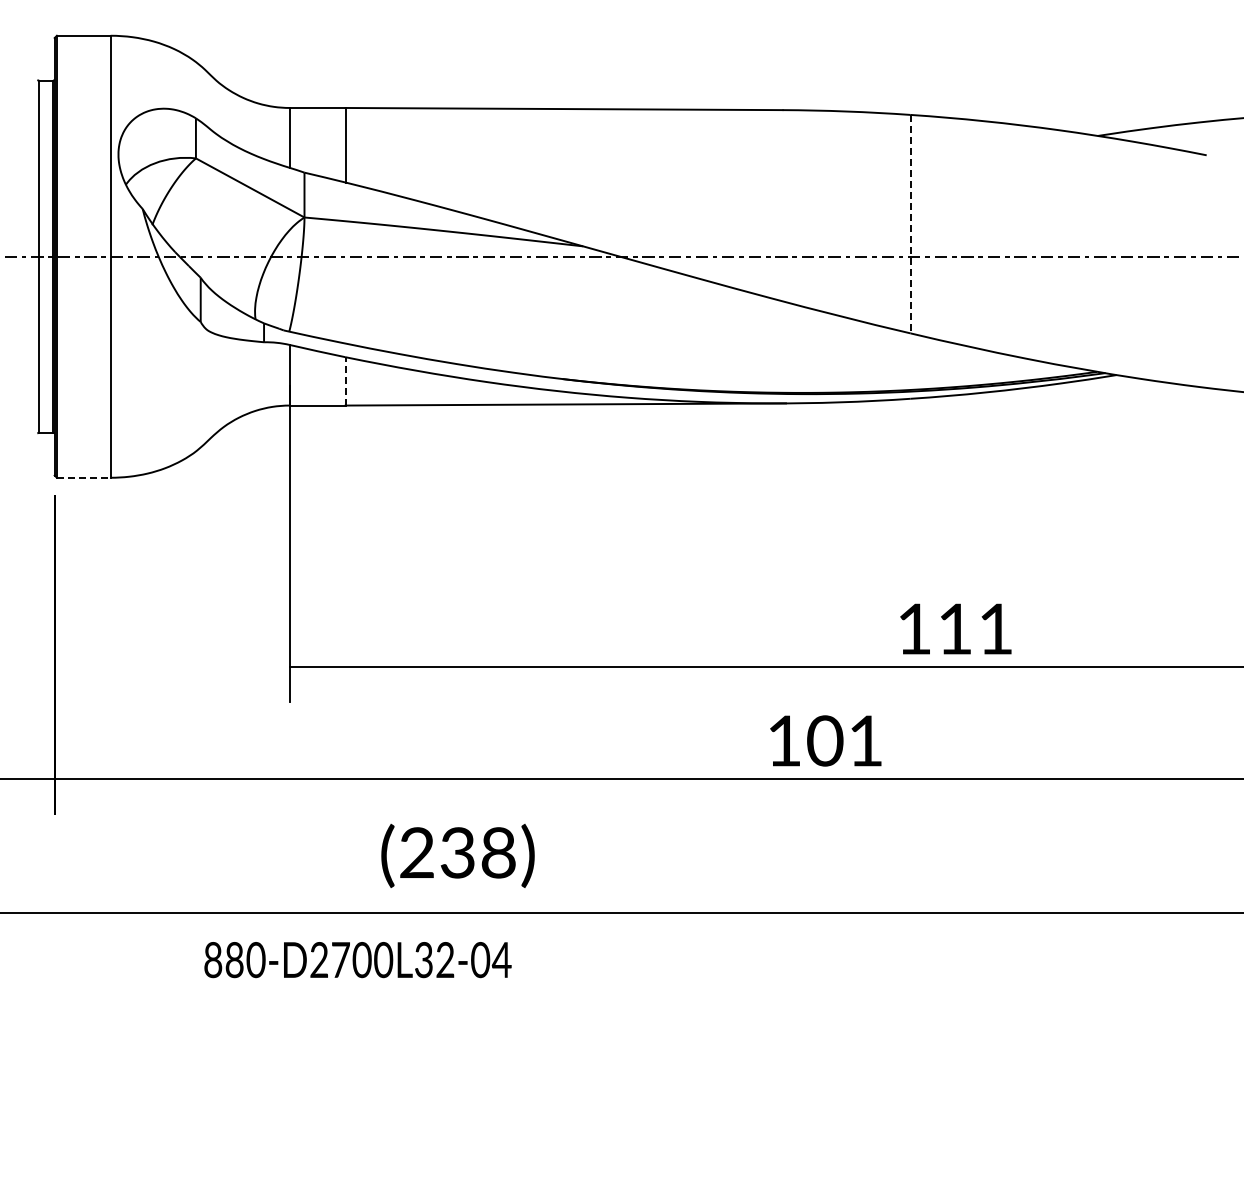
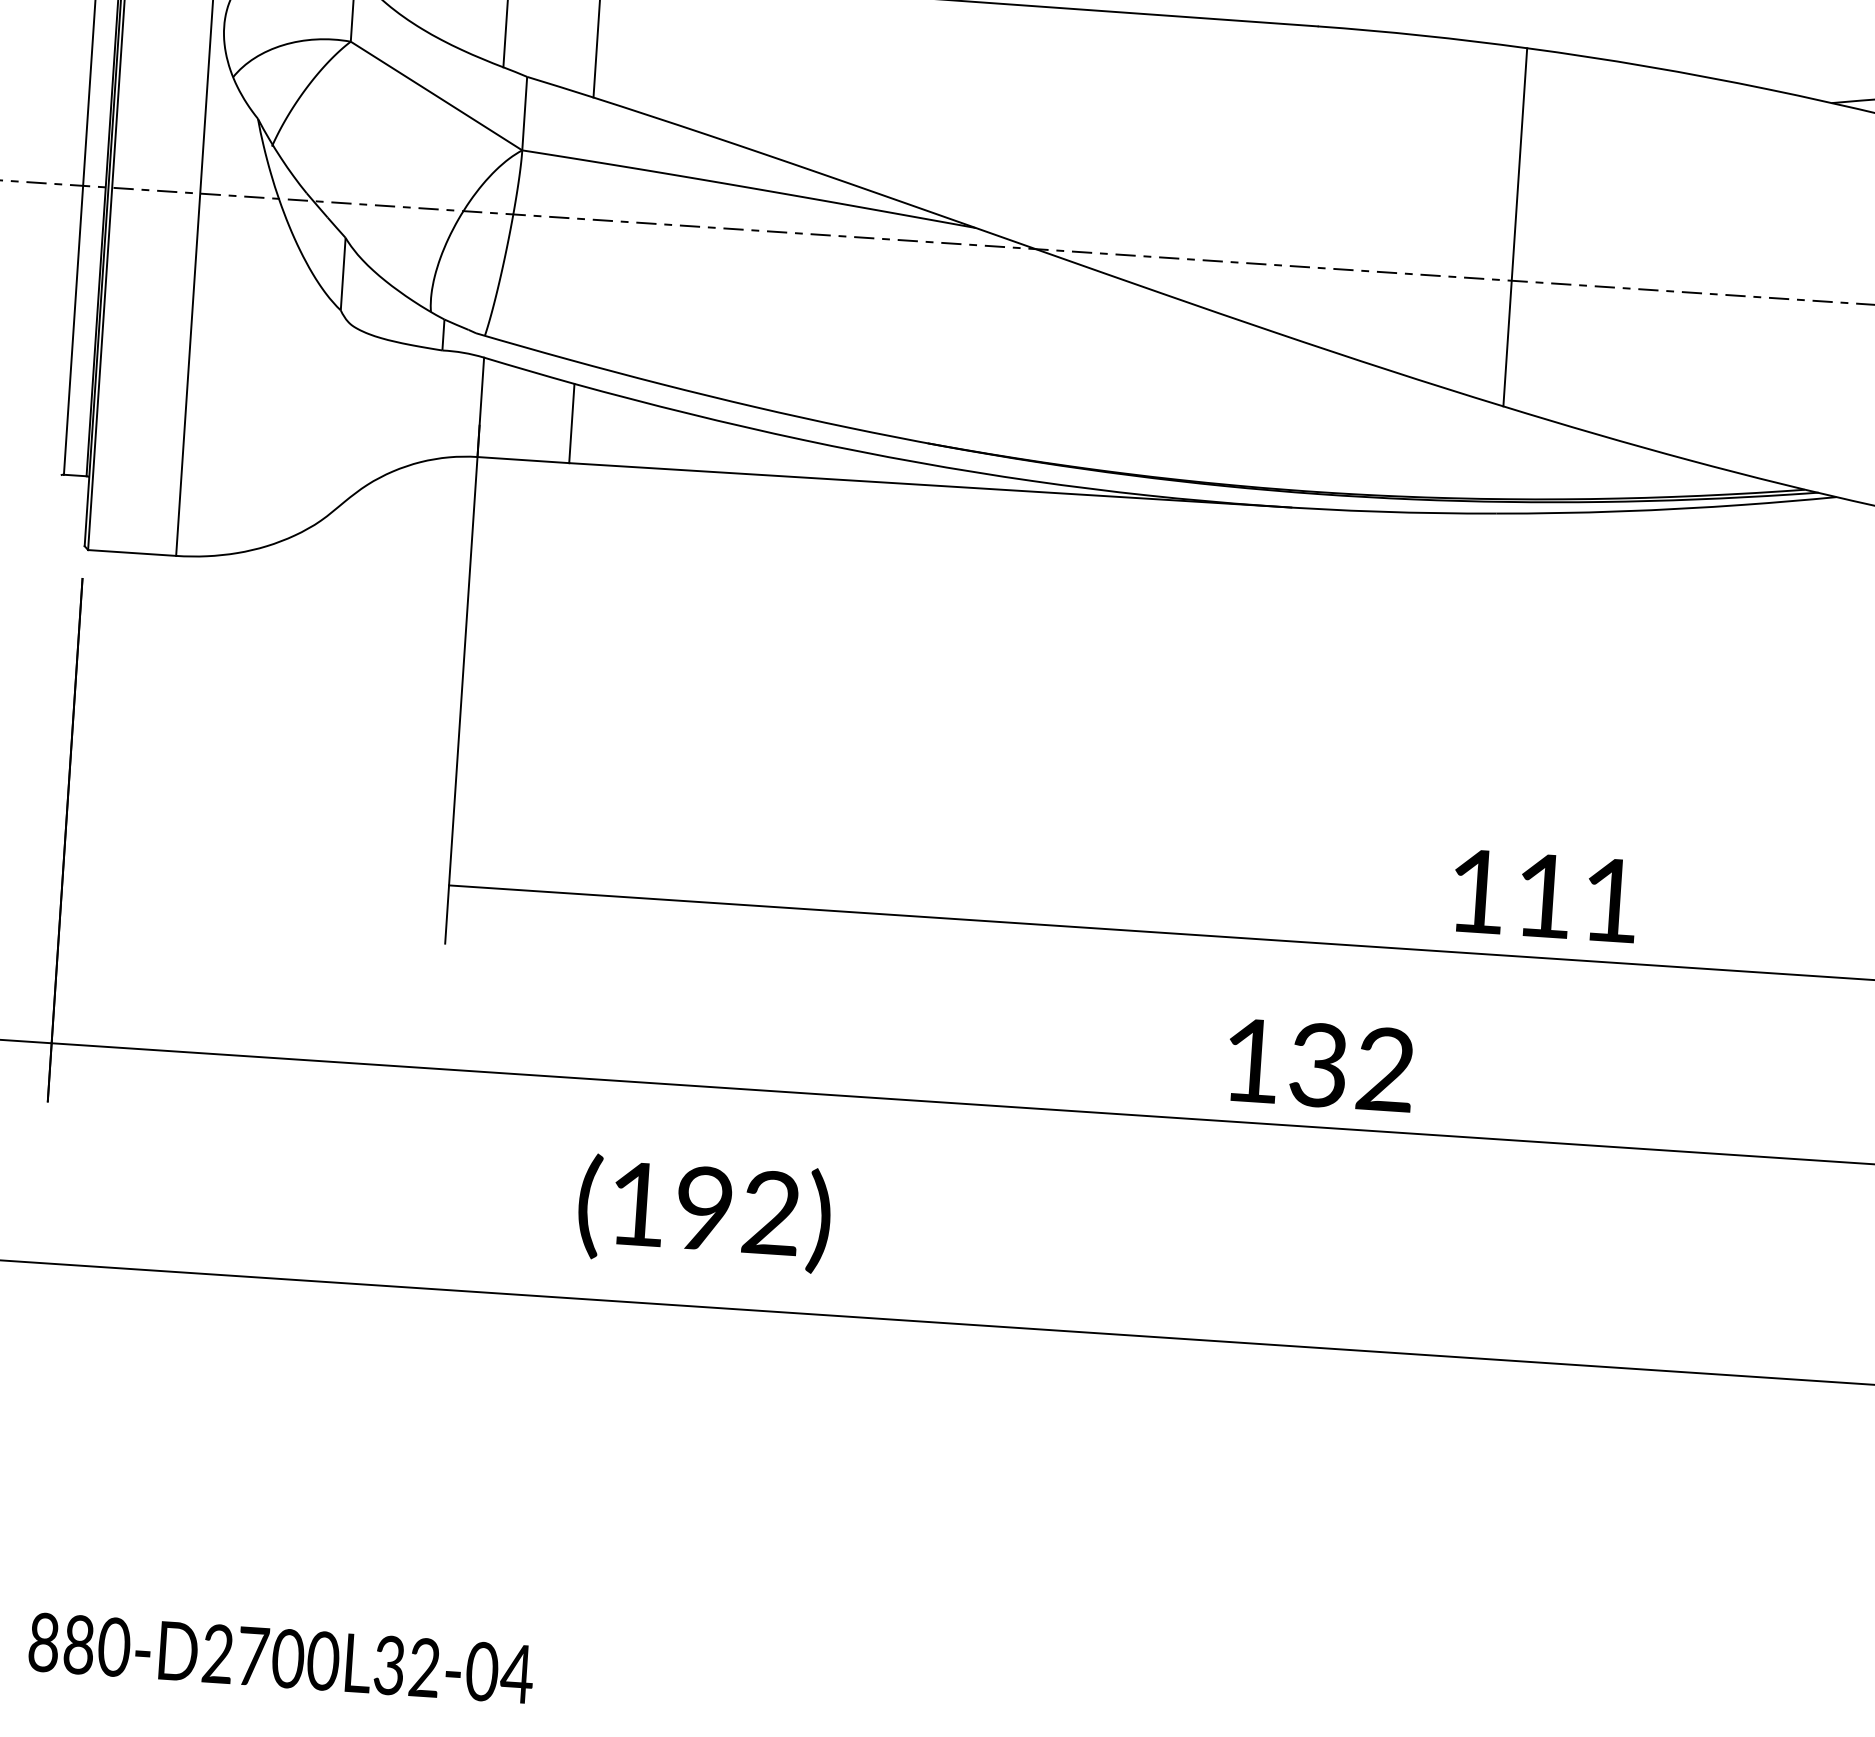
line: (910, 224) -> (1514, 227), dashed -> solid
line: (345, 380) -> (571, 422), dashed -> solid
line: (83, 477) -> (131, 552), dashed -> solid
text: (844, 740) -> (1350, 1066), 101 -> 132
text: (457, 852) -> (703, 1207), (238) -> (192)
text: (357, 960) -> (280, 1658), moved

